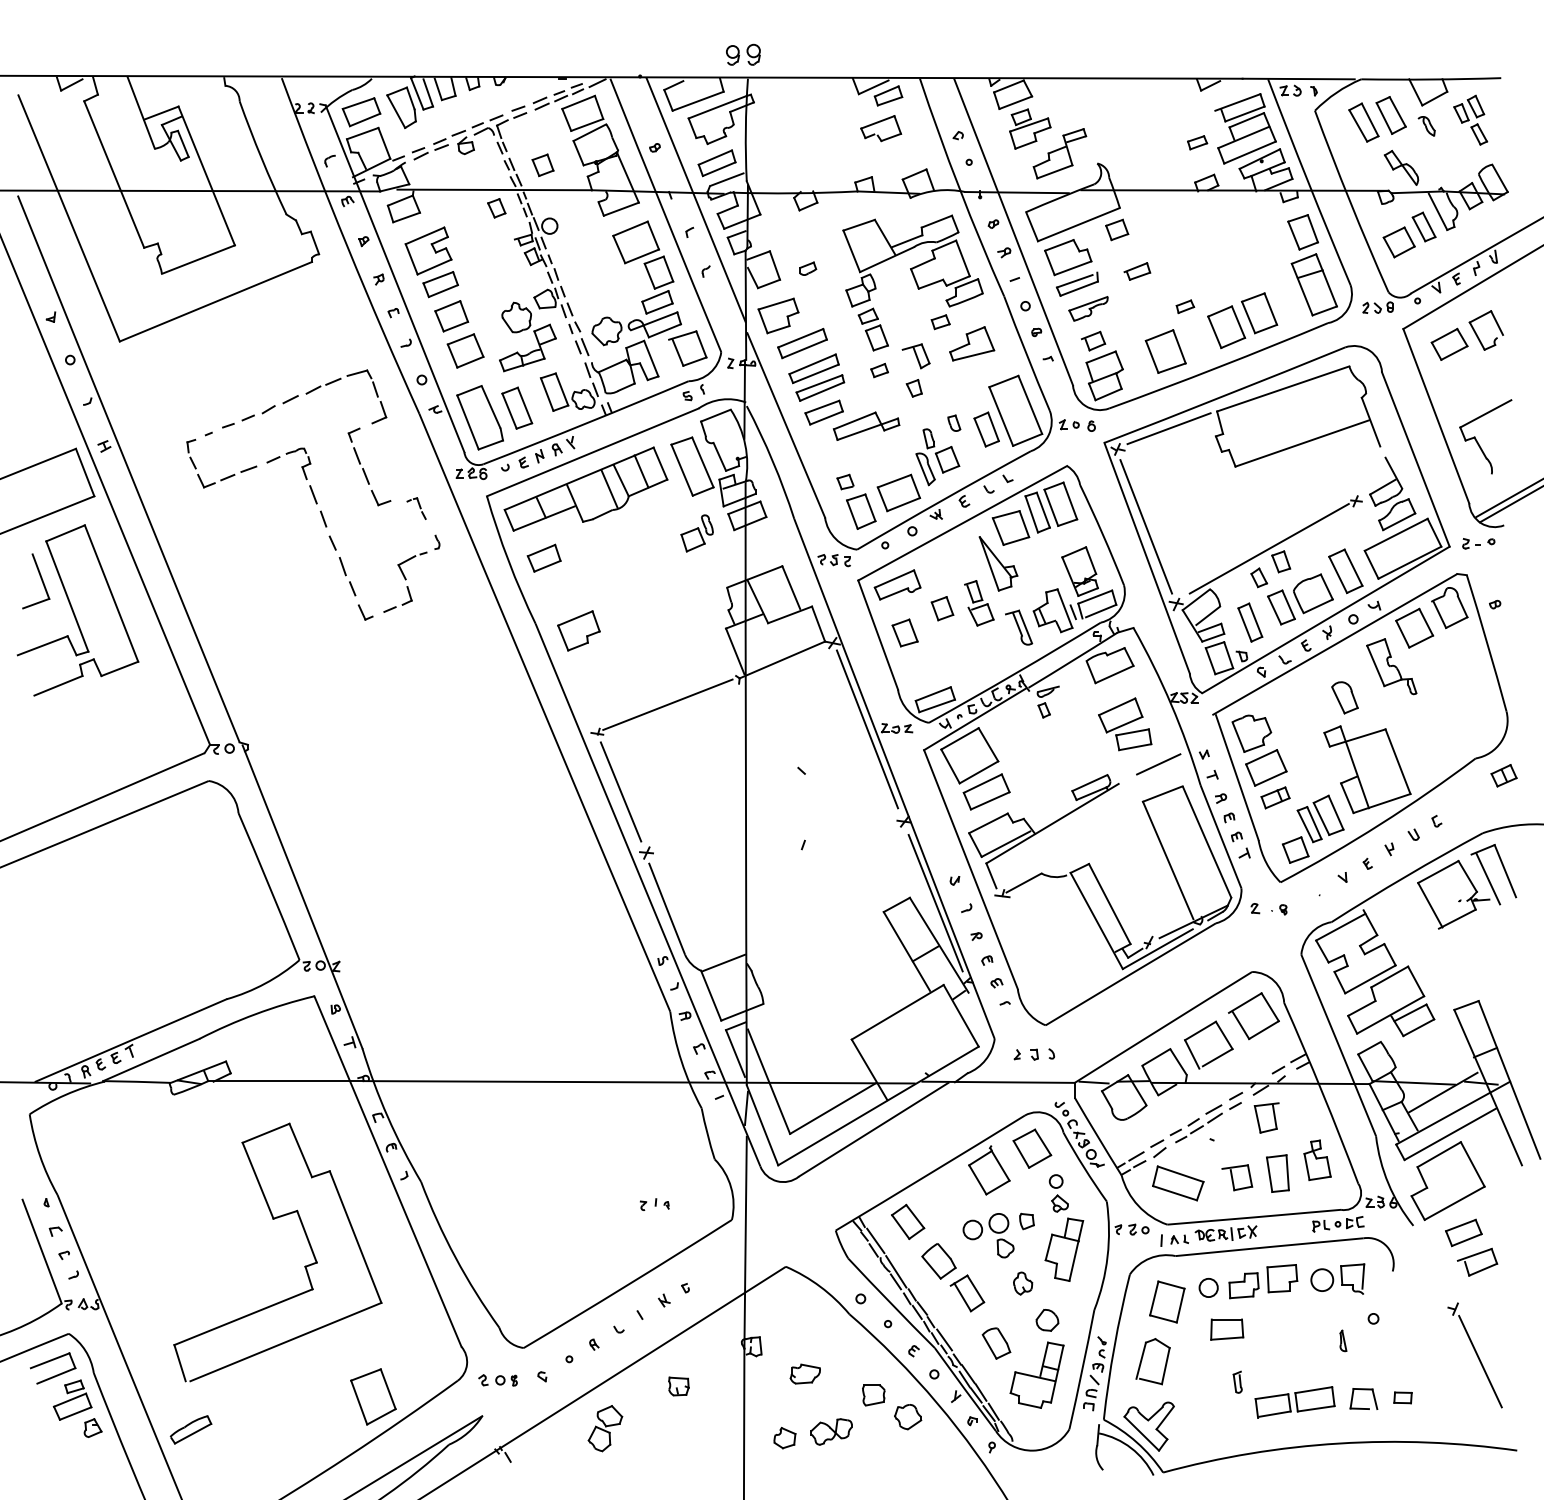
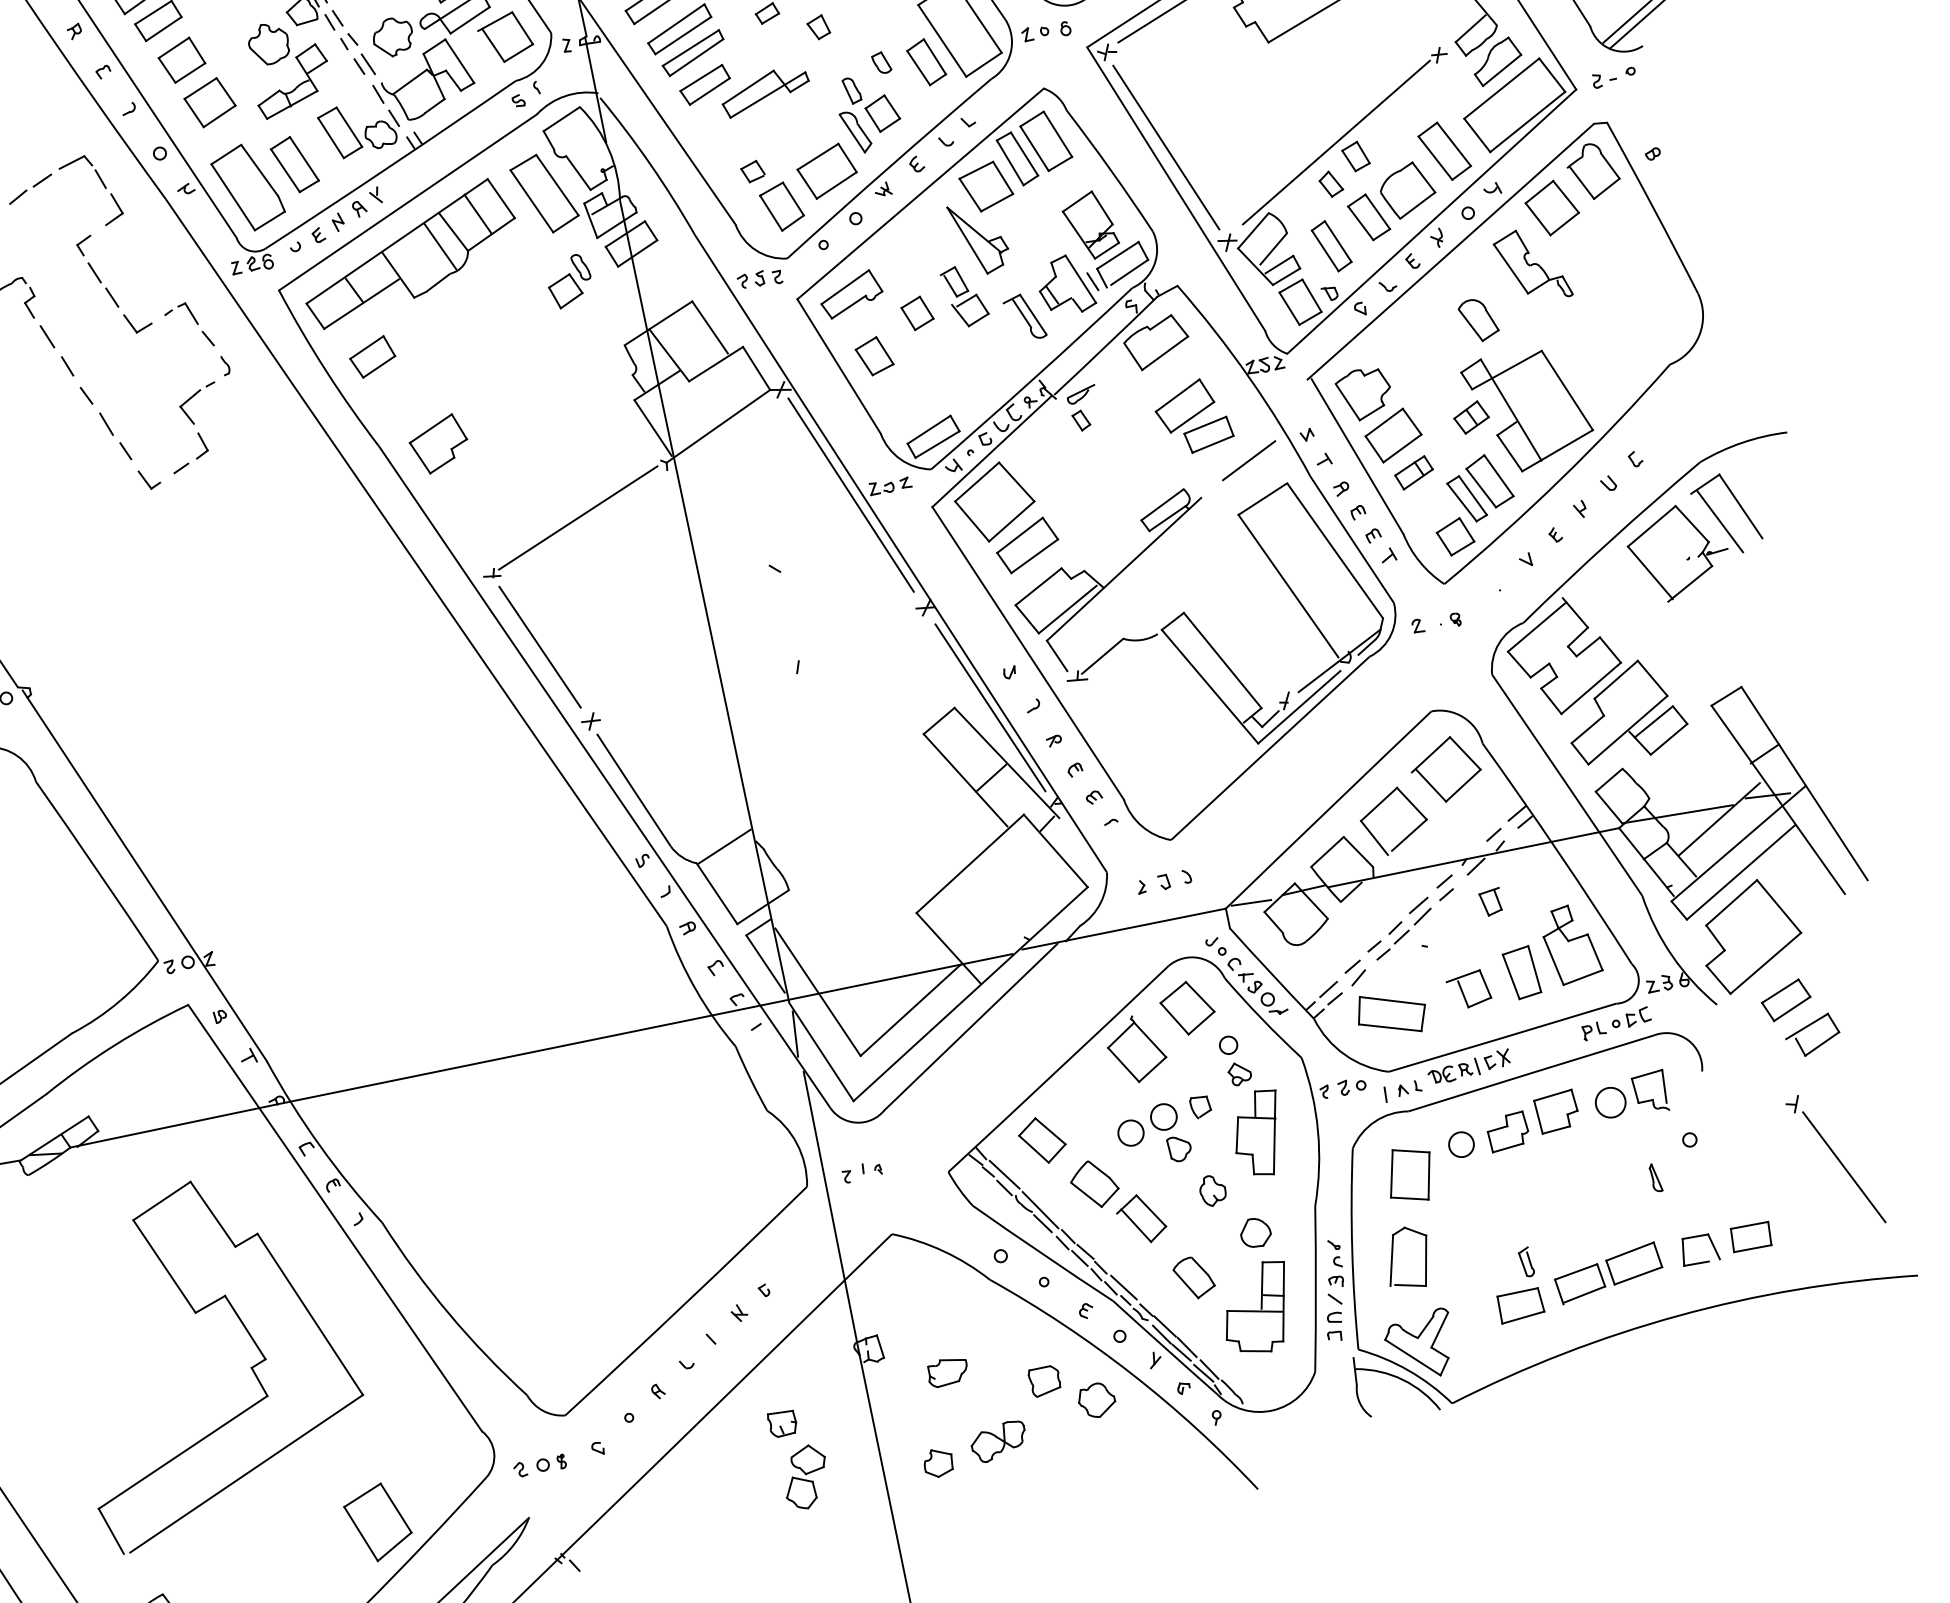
part: (416, 508) -> (188, 326), size x1.67
part: (1503, 775) -> (1470, 417), moved
part: (1266, 1118) -> (1491, 902), size x0.62
part: (1317, 1160) -> (1571, 944), size x1.43
part: (654, 1204) -> (861, 1171), moved
part: (1227, 1329) -> (1521, 1305), moved
part: (1402, 1397) -> (1750, 1236), size x1.67
part: (605, 1428) -> (805, 1477), moved

